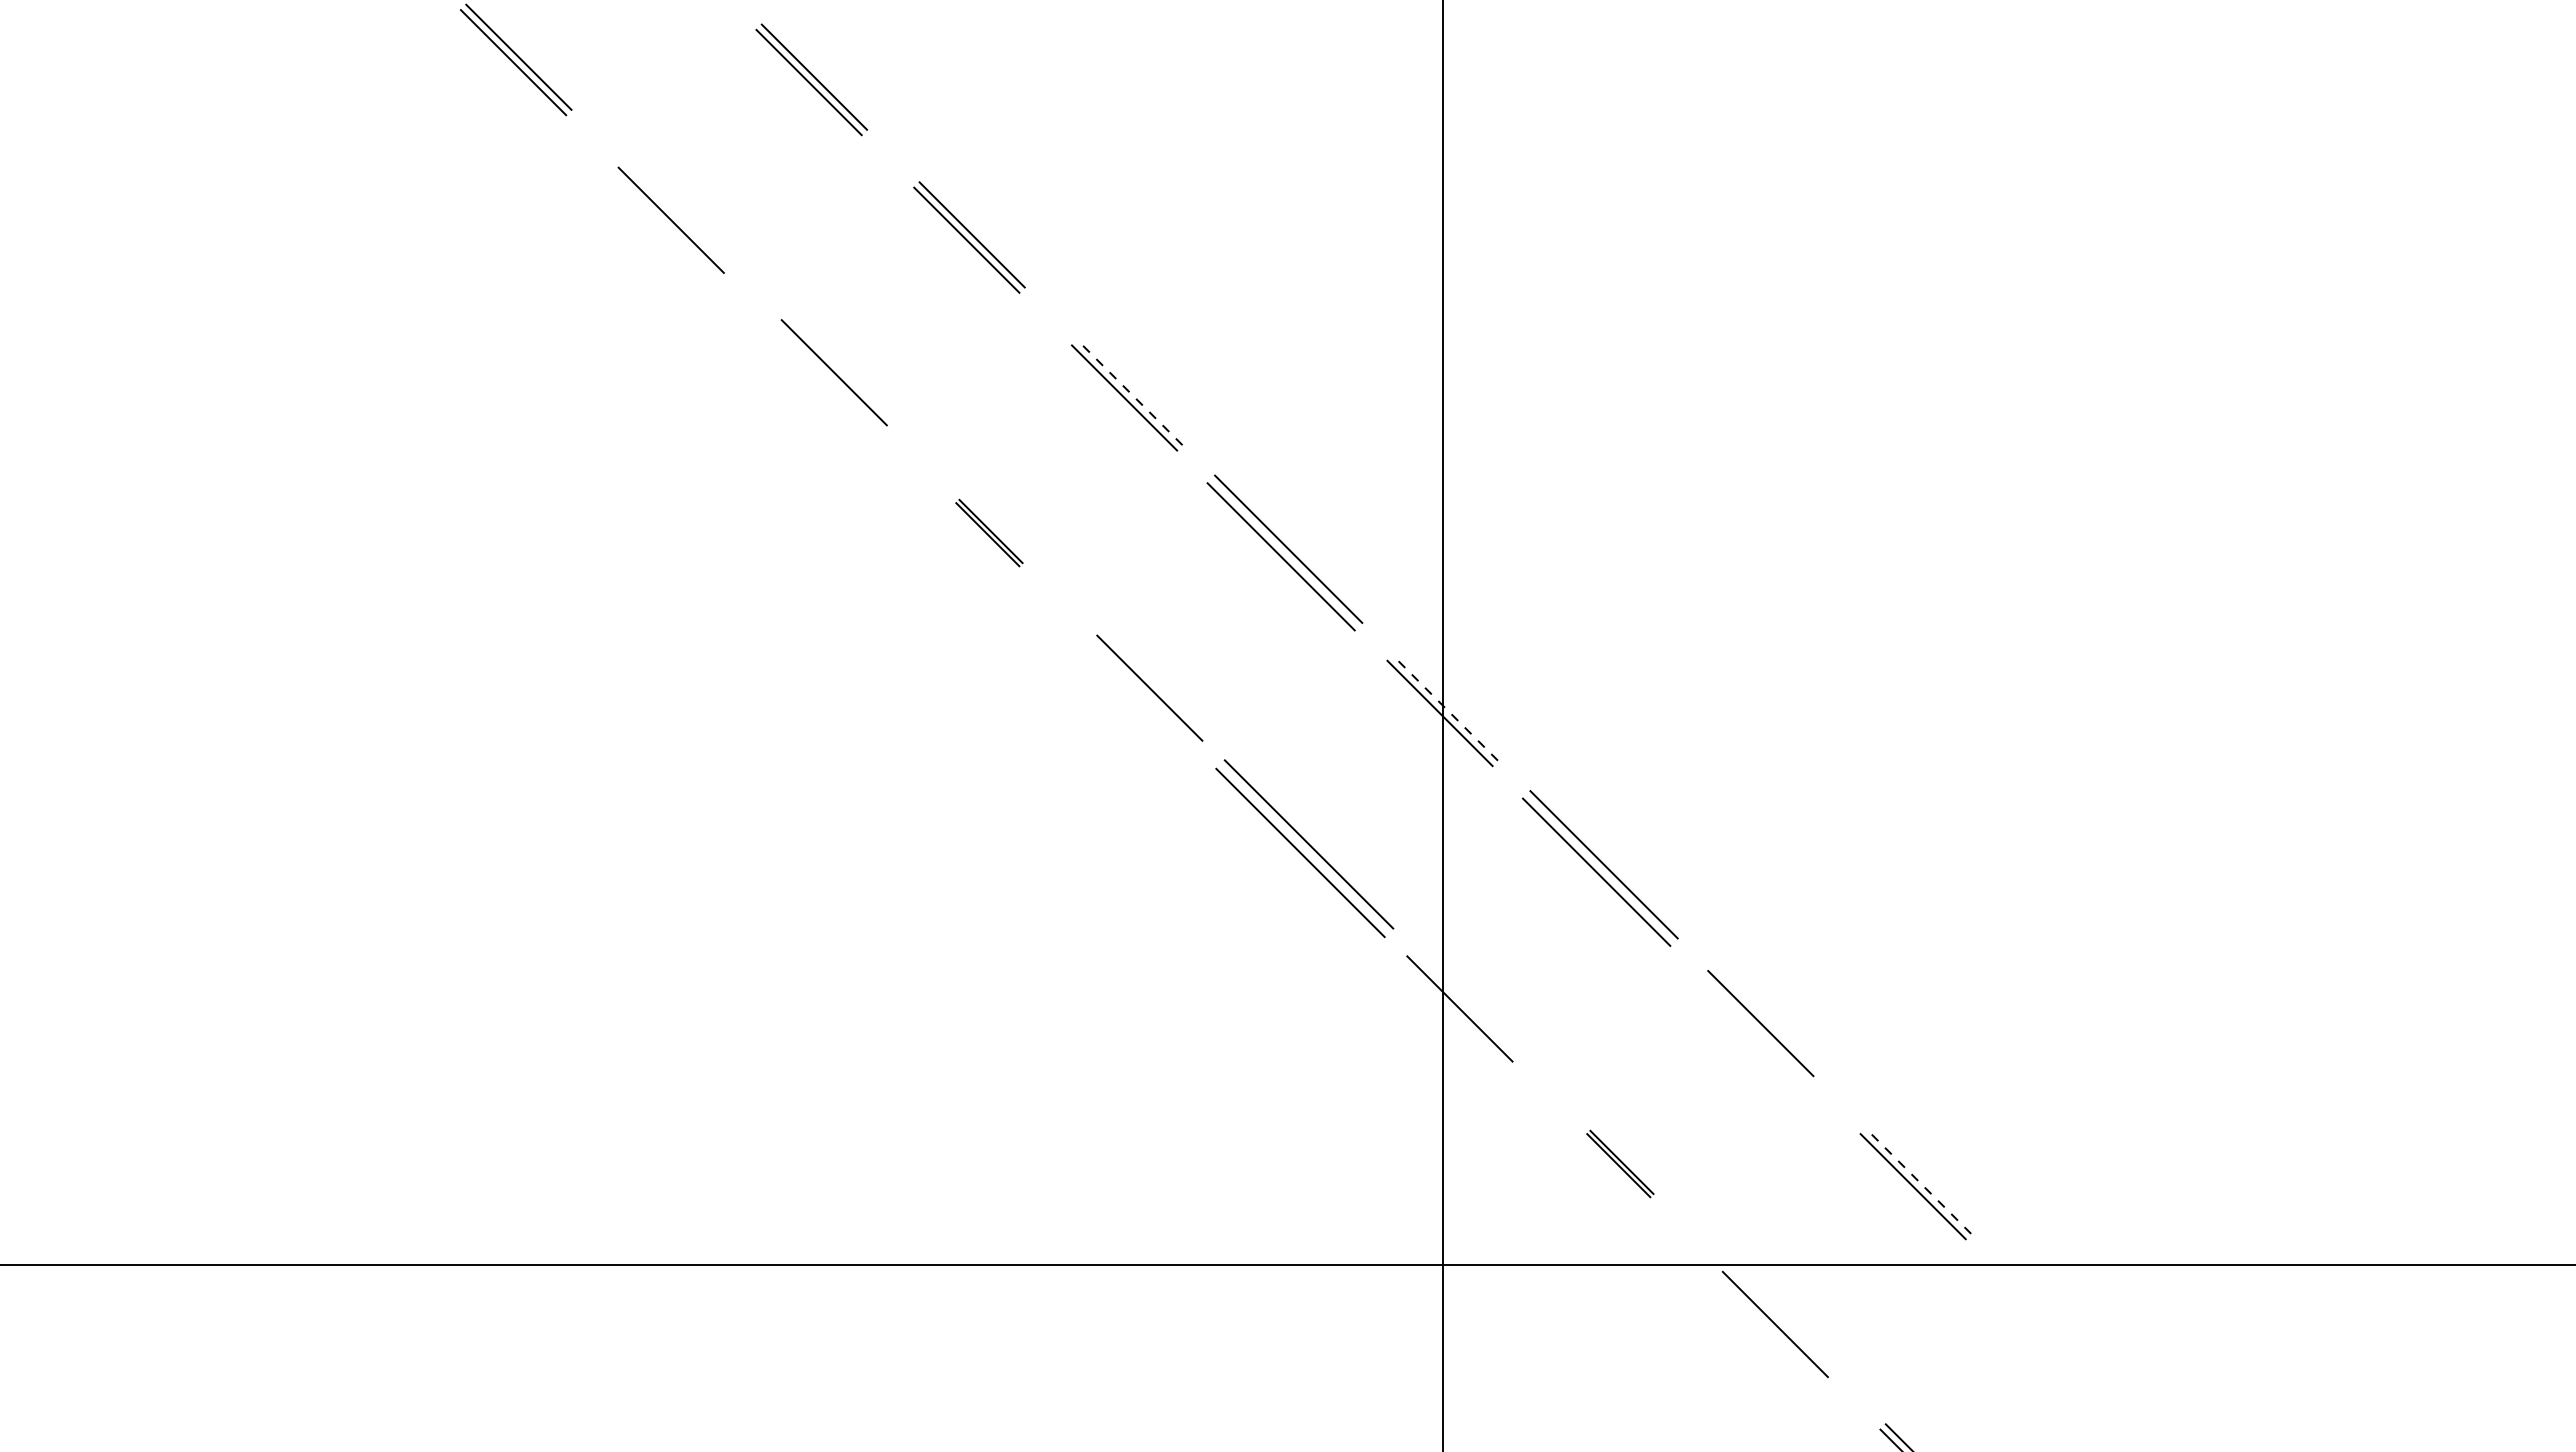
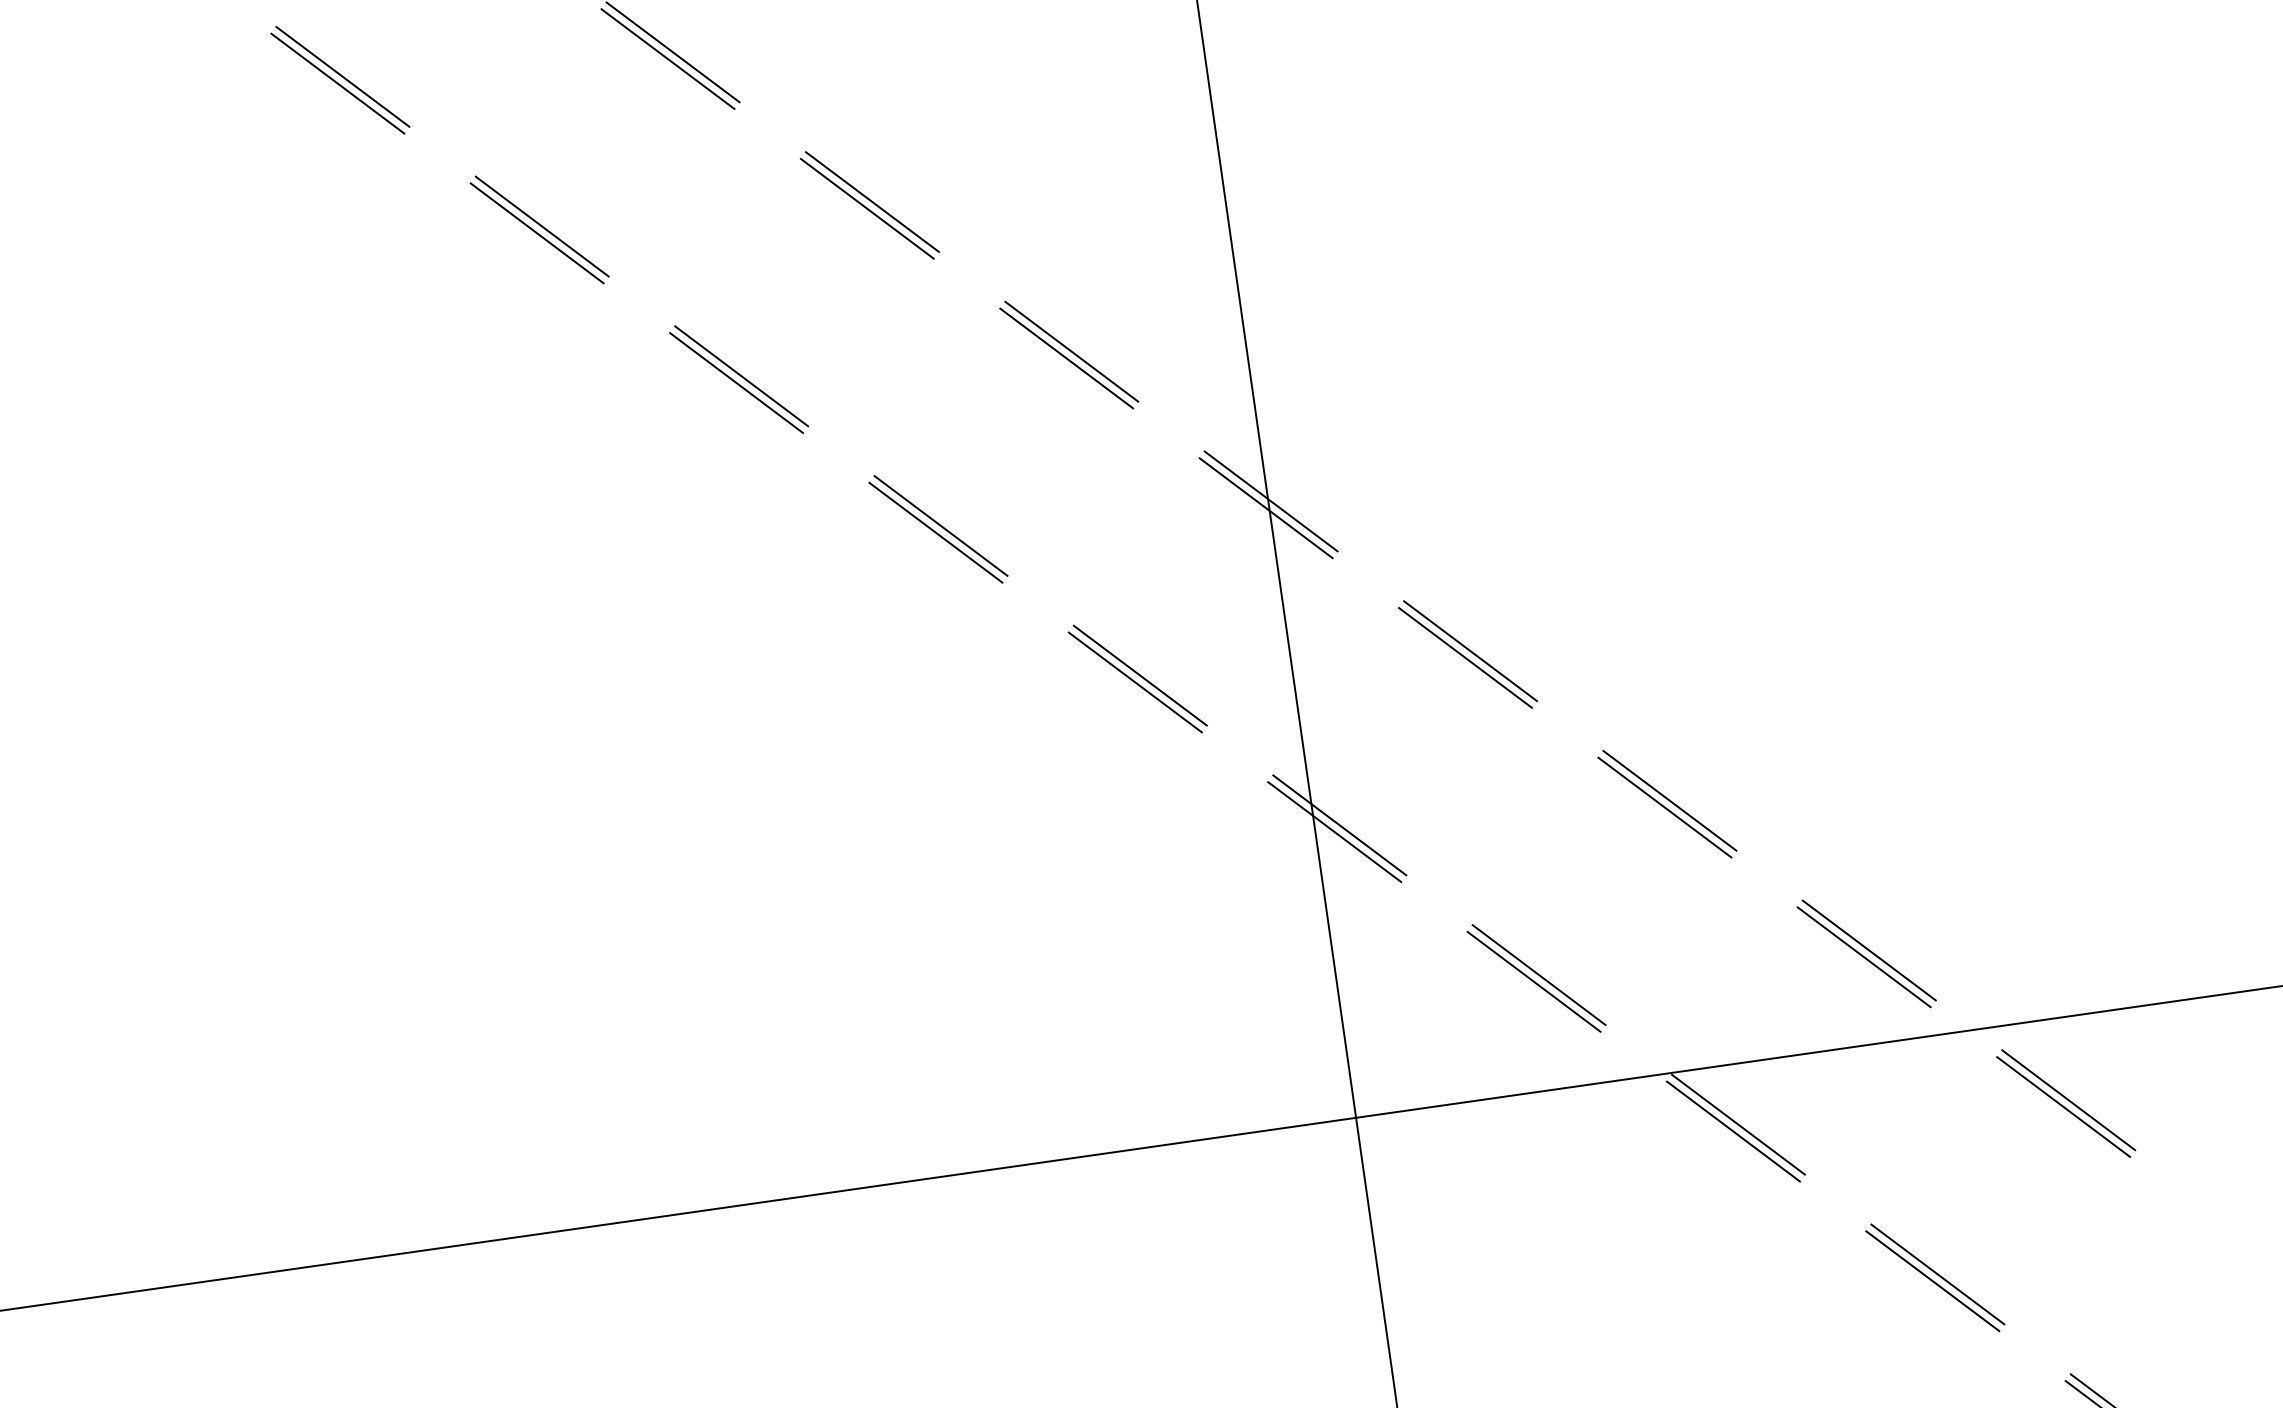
line: (676, 214) -> (342, 76), added
line: (828, 377) -> (536, 232), added
line: (1129, 392) -> (871, 201), dashed -> solid
part: (989, 532) -> (739, 378), size x1.67
part: (1284, 552) -> (1068, 354), size x0.71
line: (1144, 693) -> (935, 532), added
line: (1445, 707) -> (1271, 500), dashed -> solid
part: (1304, 848) -> (1137, 679), size x0.62
part: (1600, 868) -> (1468, 654), size x0.71
line: (1464, 1003) -> (1338, 825), added
line: (1755, 1028) -> (1664, 807), added
part: (1620, 1163) -> (1536, 977), size x1.67
line: (1918, 1180) -> (1869, 949), dashed -> solid
line: (1780, 1318) -> (1738, 1124), added
part: (2073, 1341) -> (2066, 1103), added

